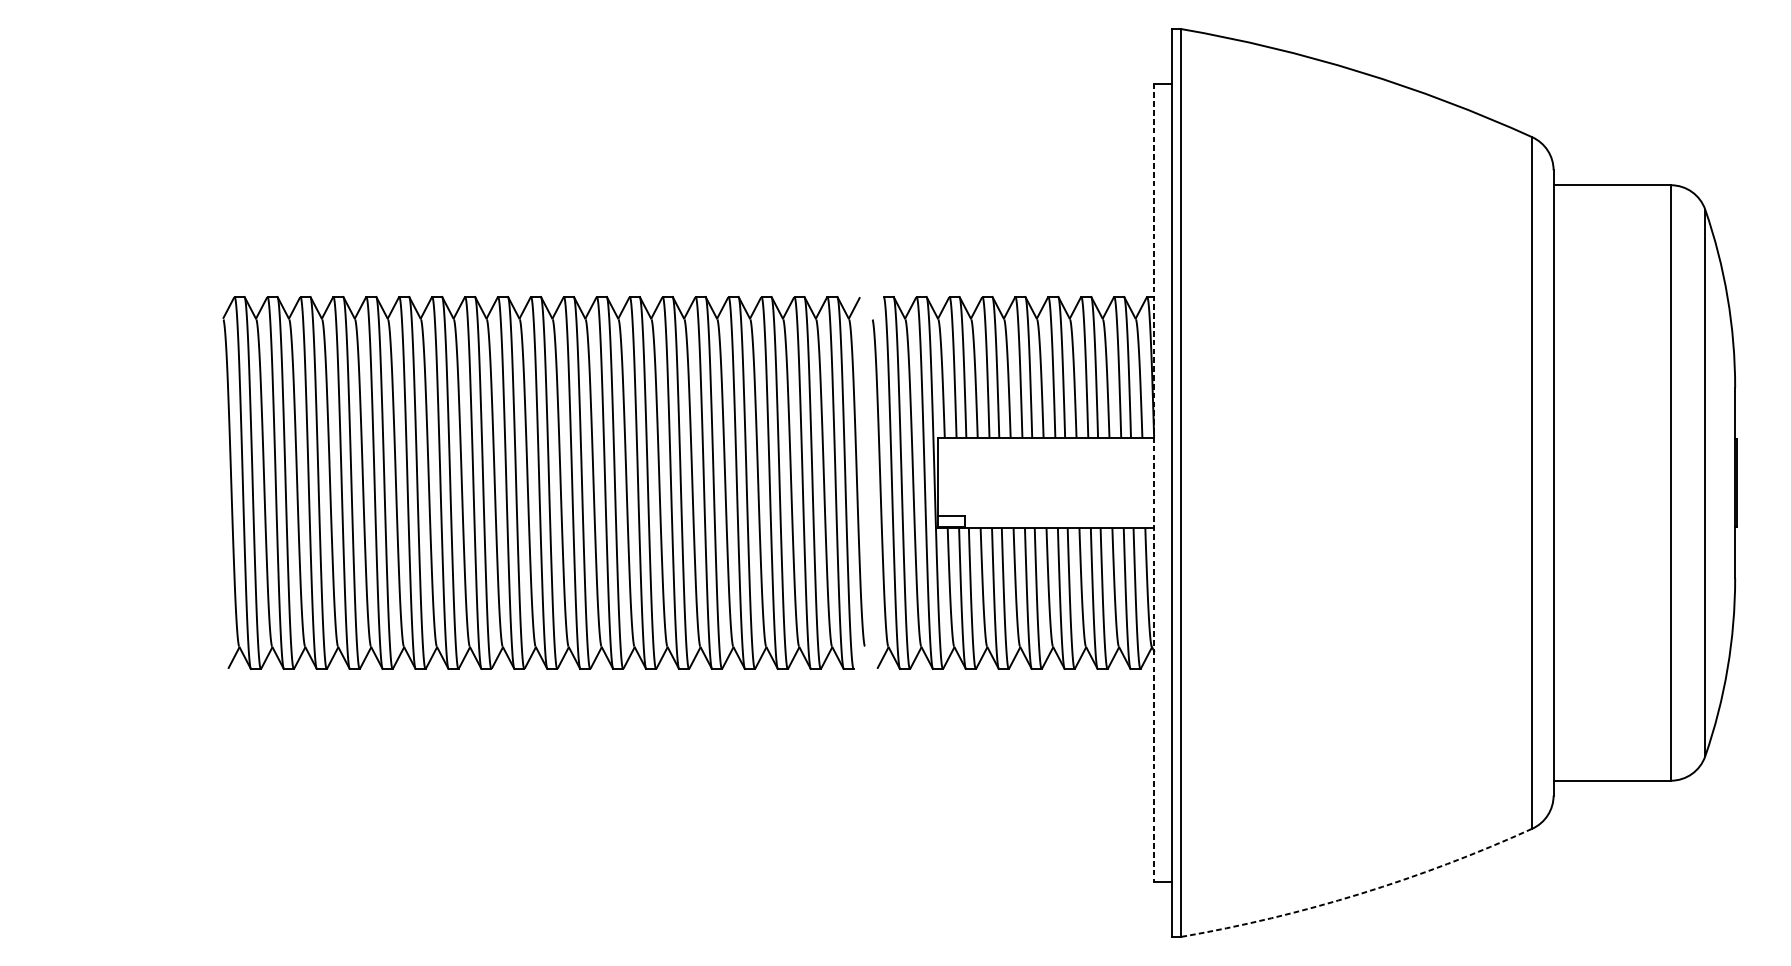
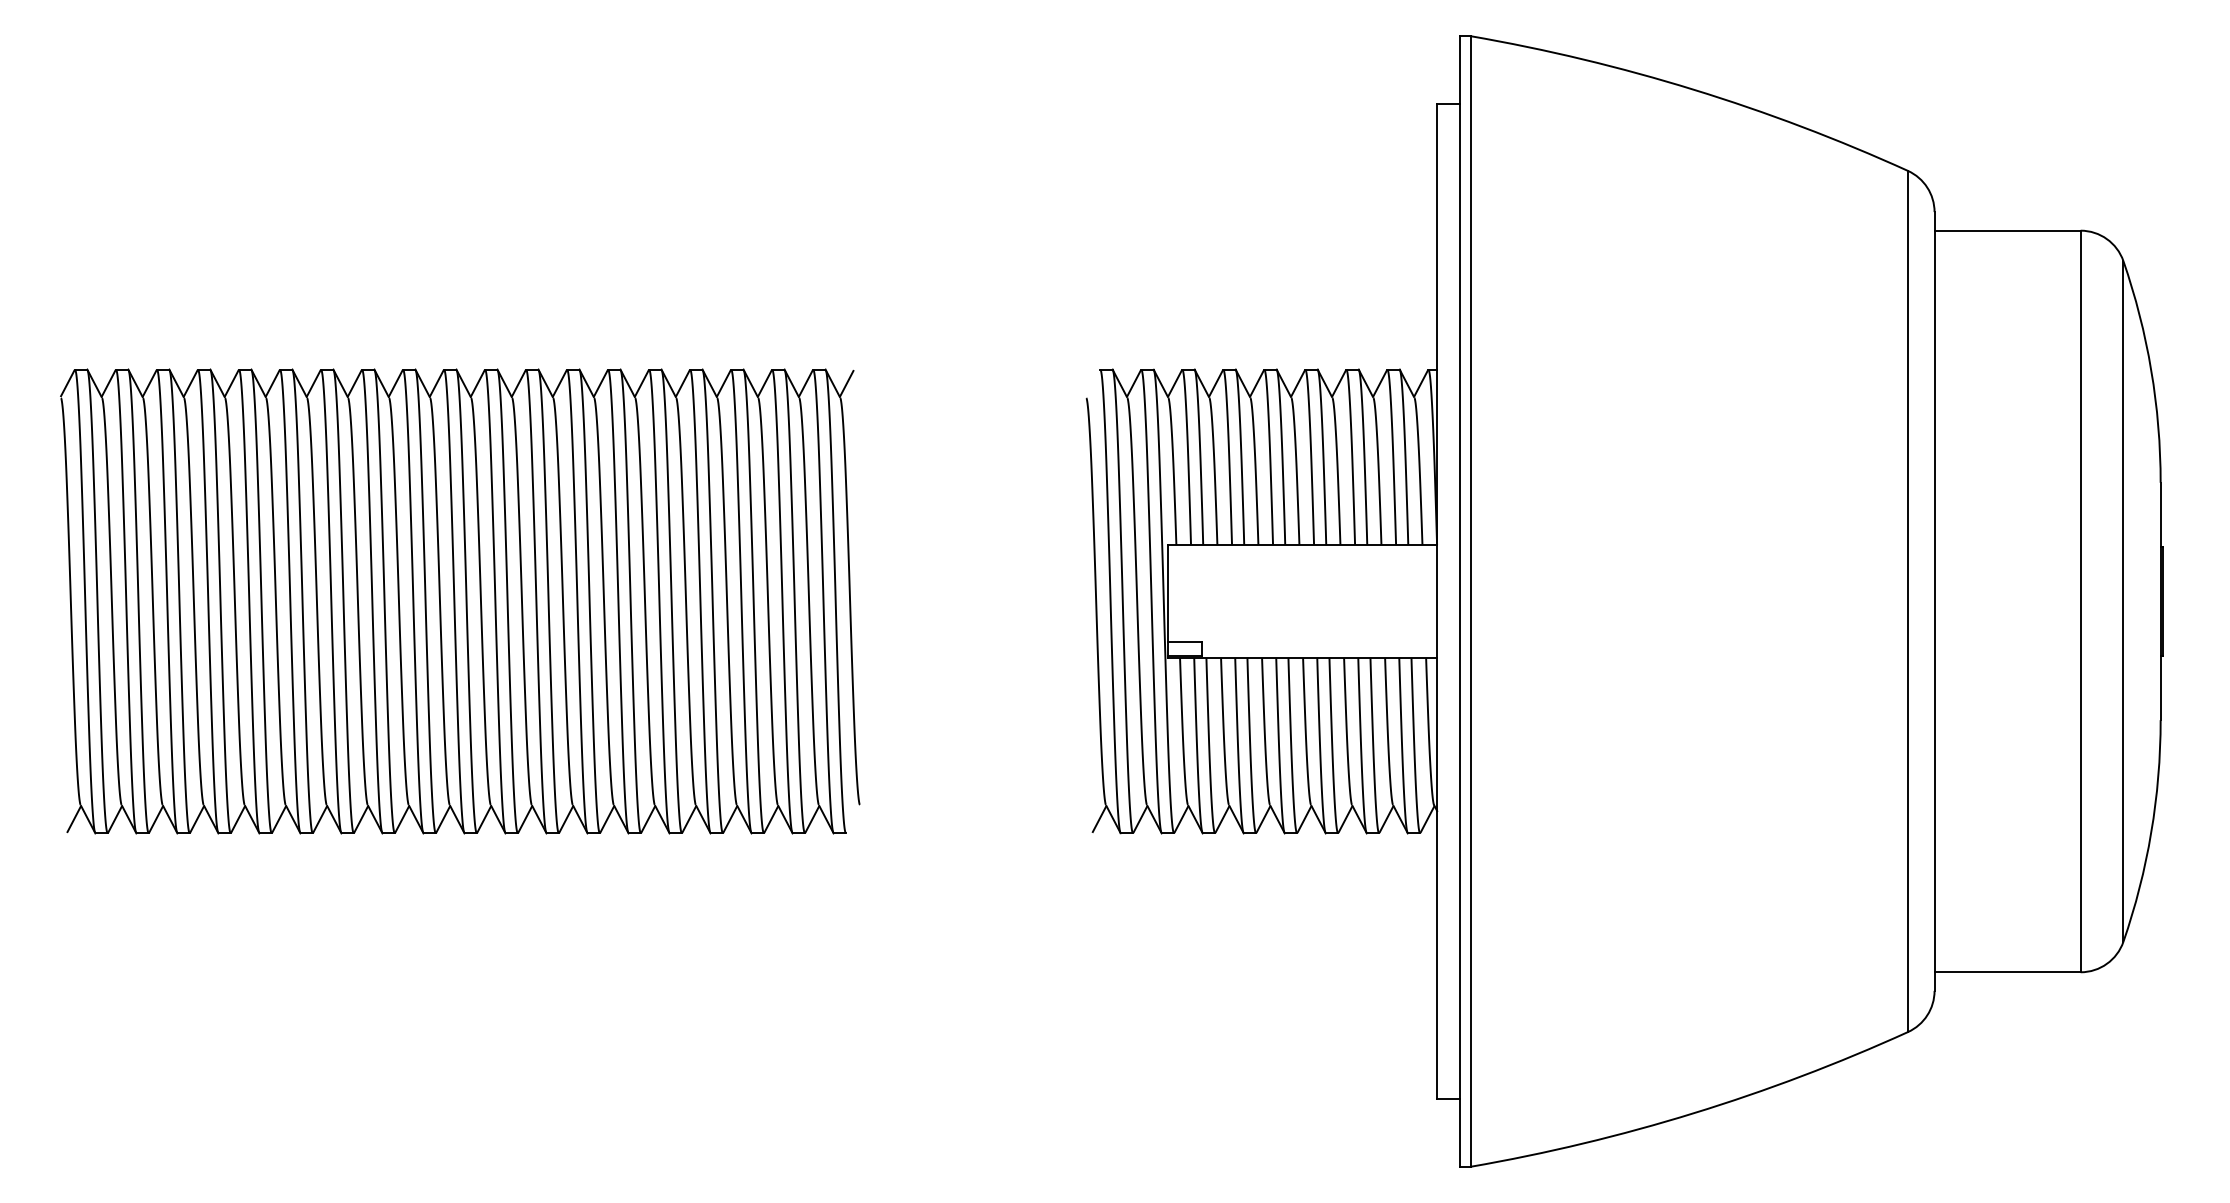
part: (544, 483) -> (460, 601), moved
line: (1154, 483) -> (1437, 601), dashed -> solid
arc: (1360, 894) -> (1693, 1113), dashed -> solid

